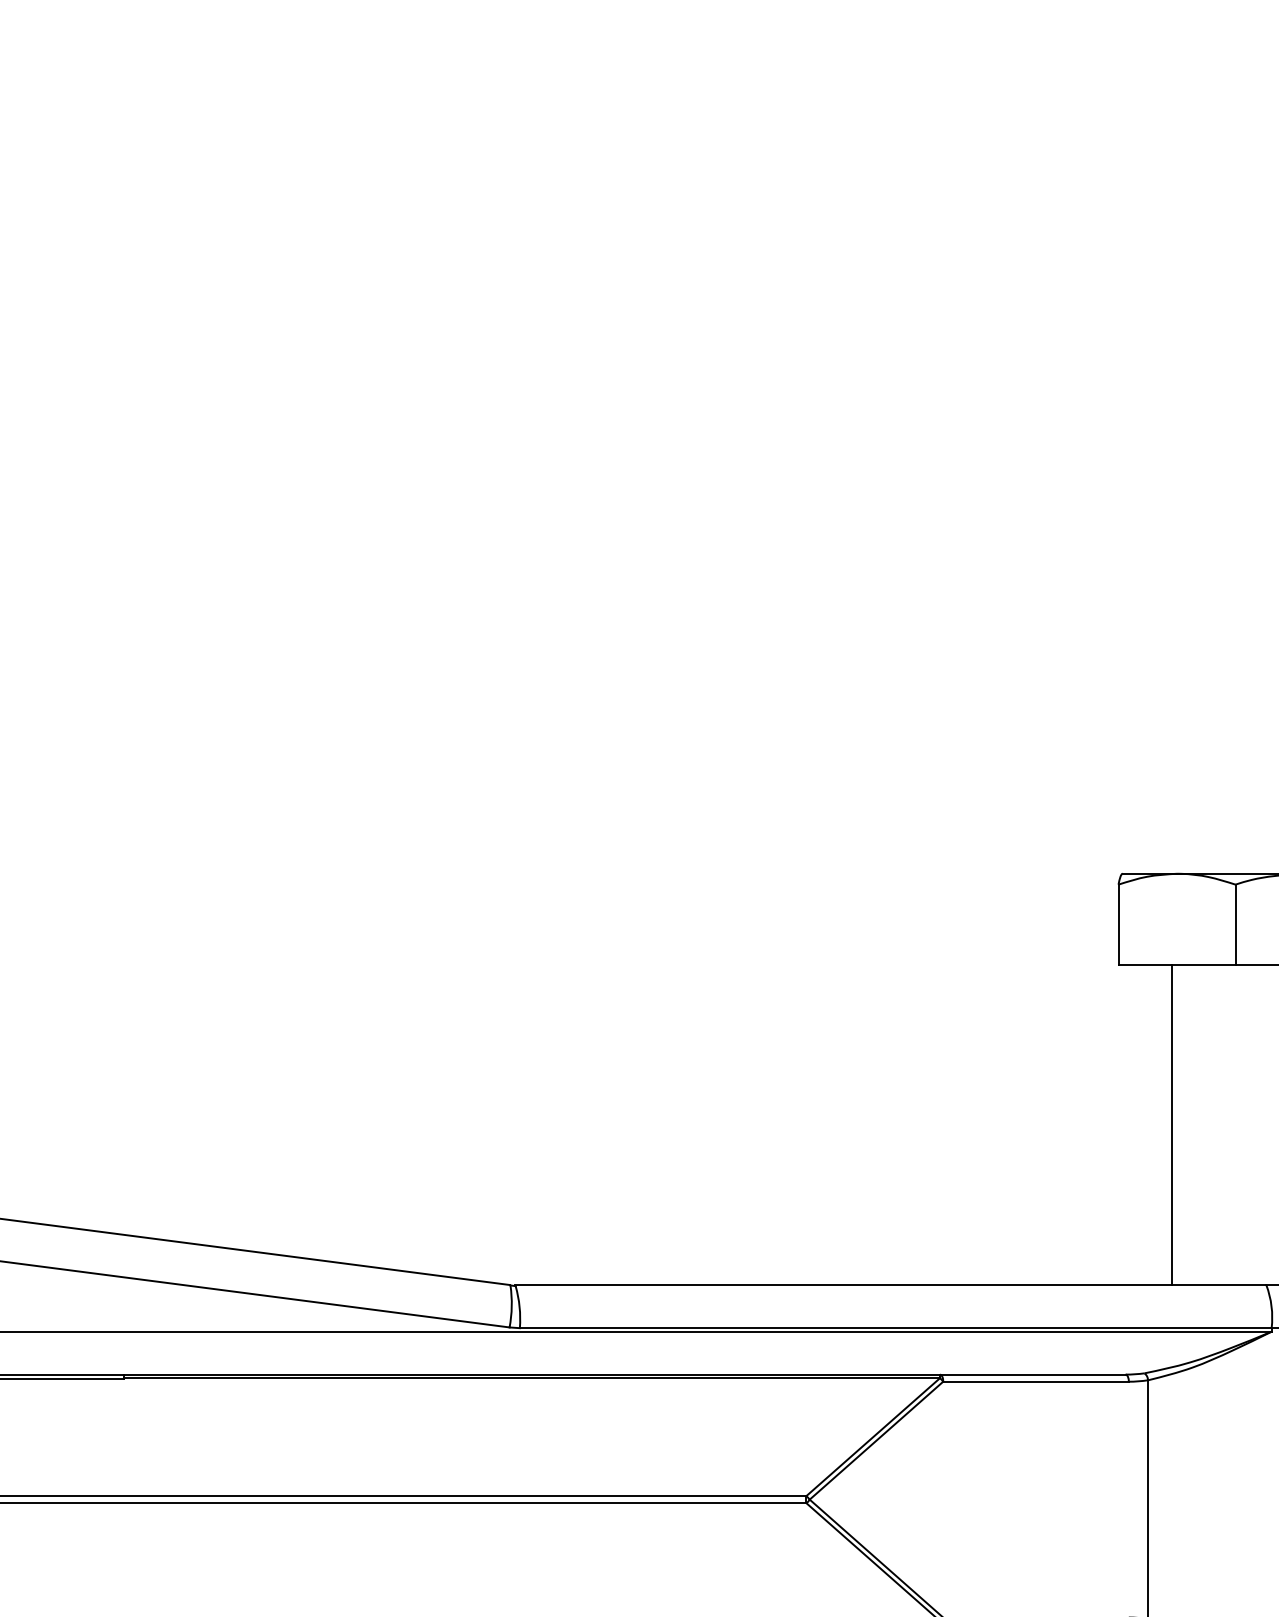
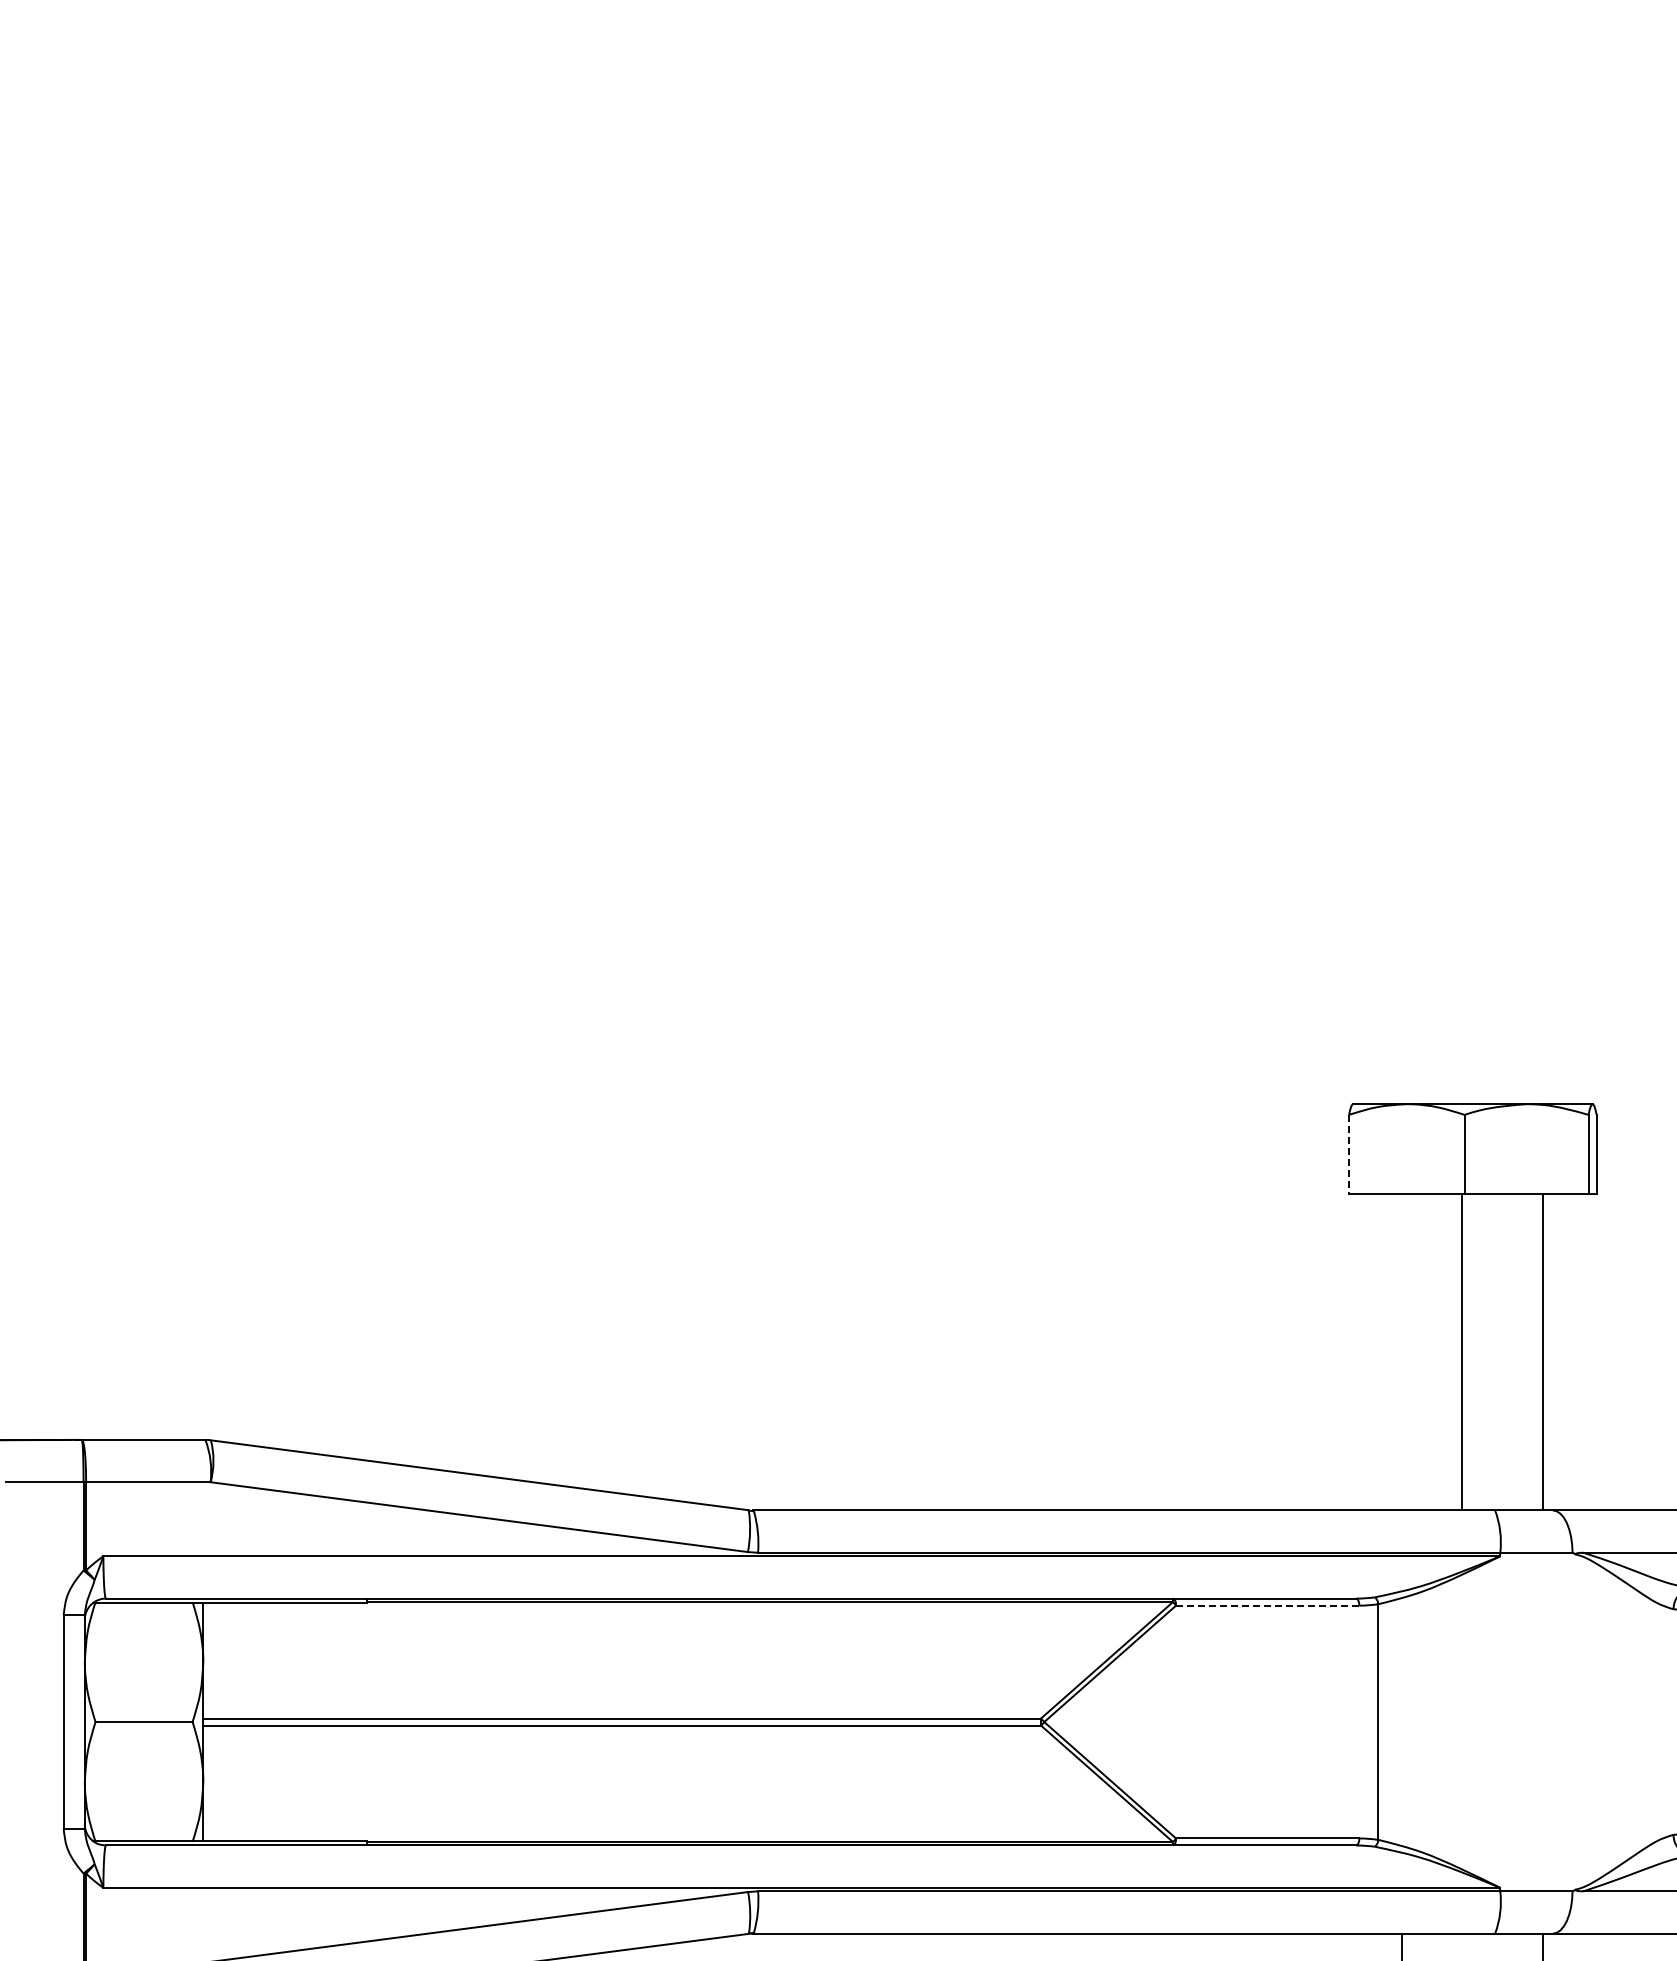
line: (1118, 924) -> (1349, 1154), solid -> dashed
line: (1172, 1125) -> (1462, 1352), moved
line: (1035, 1381) -> (1267, 1605), solid -> dashed

